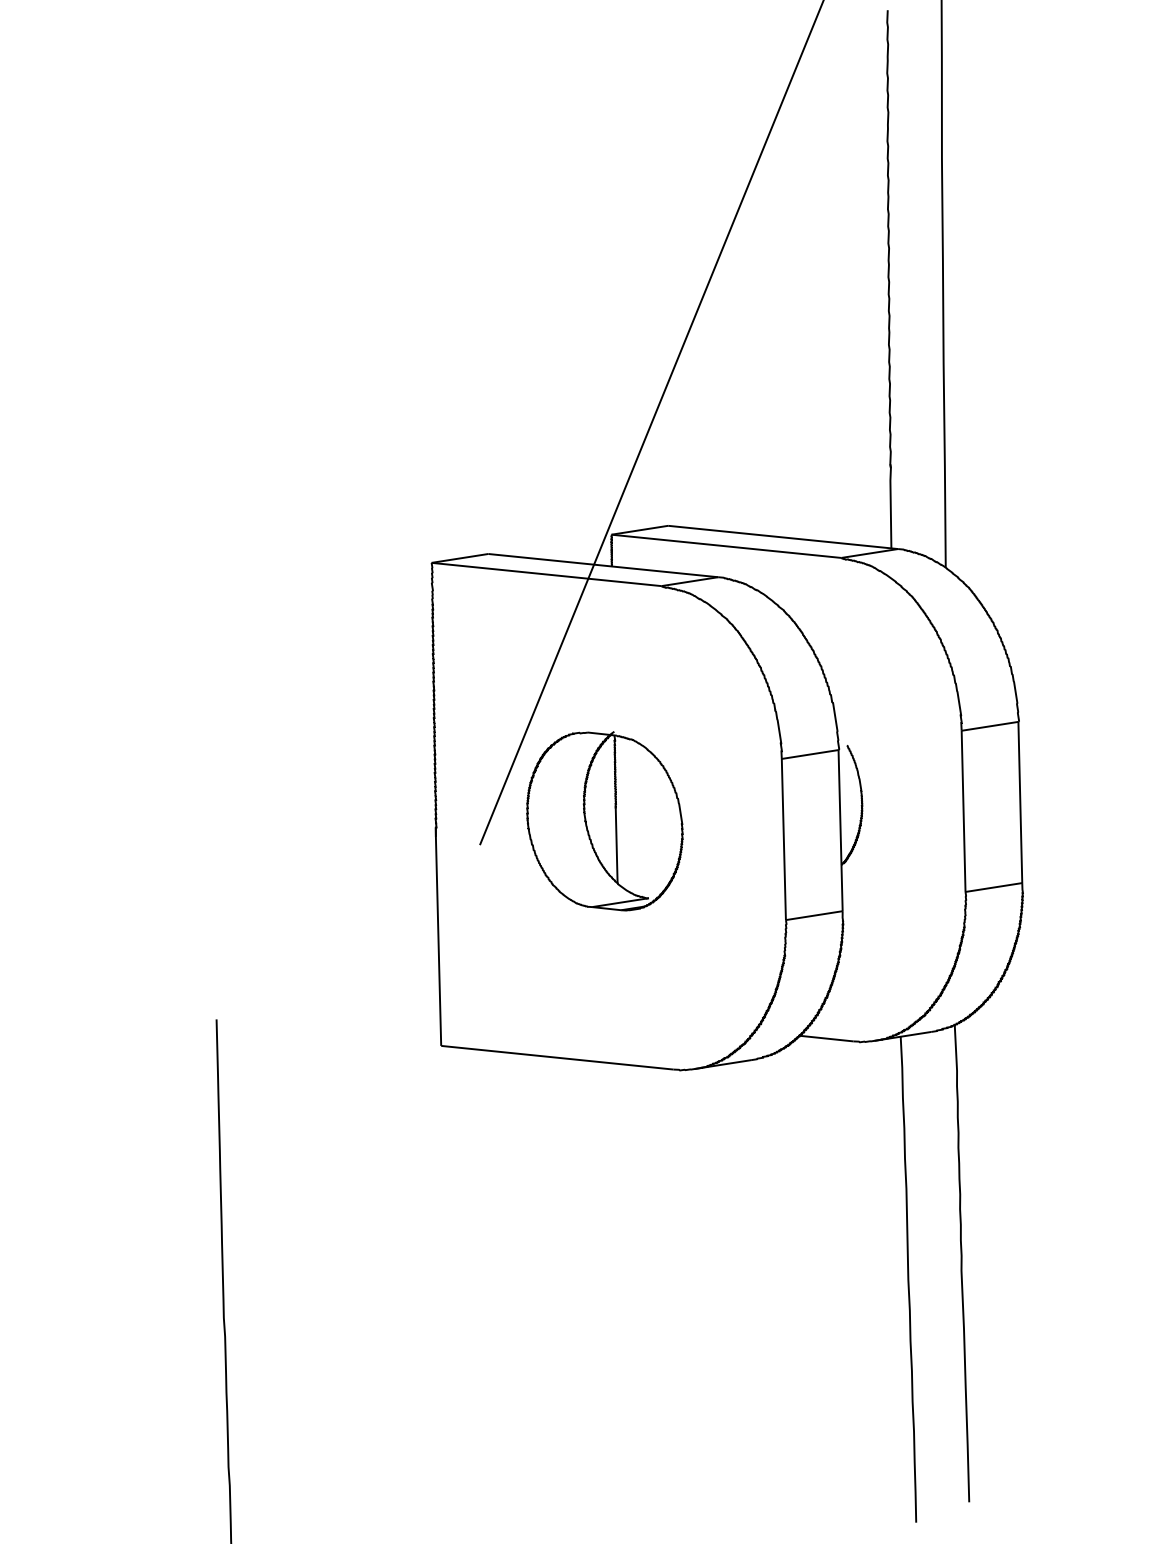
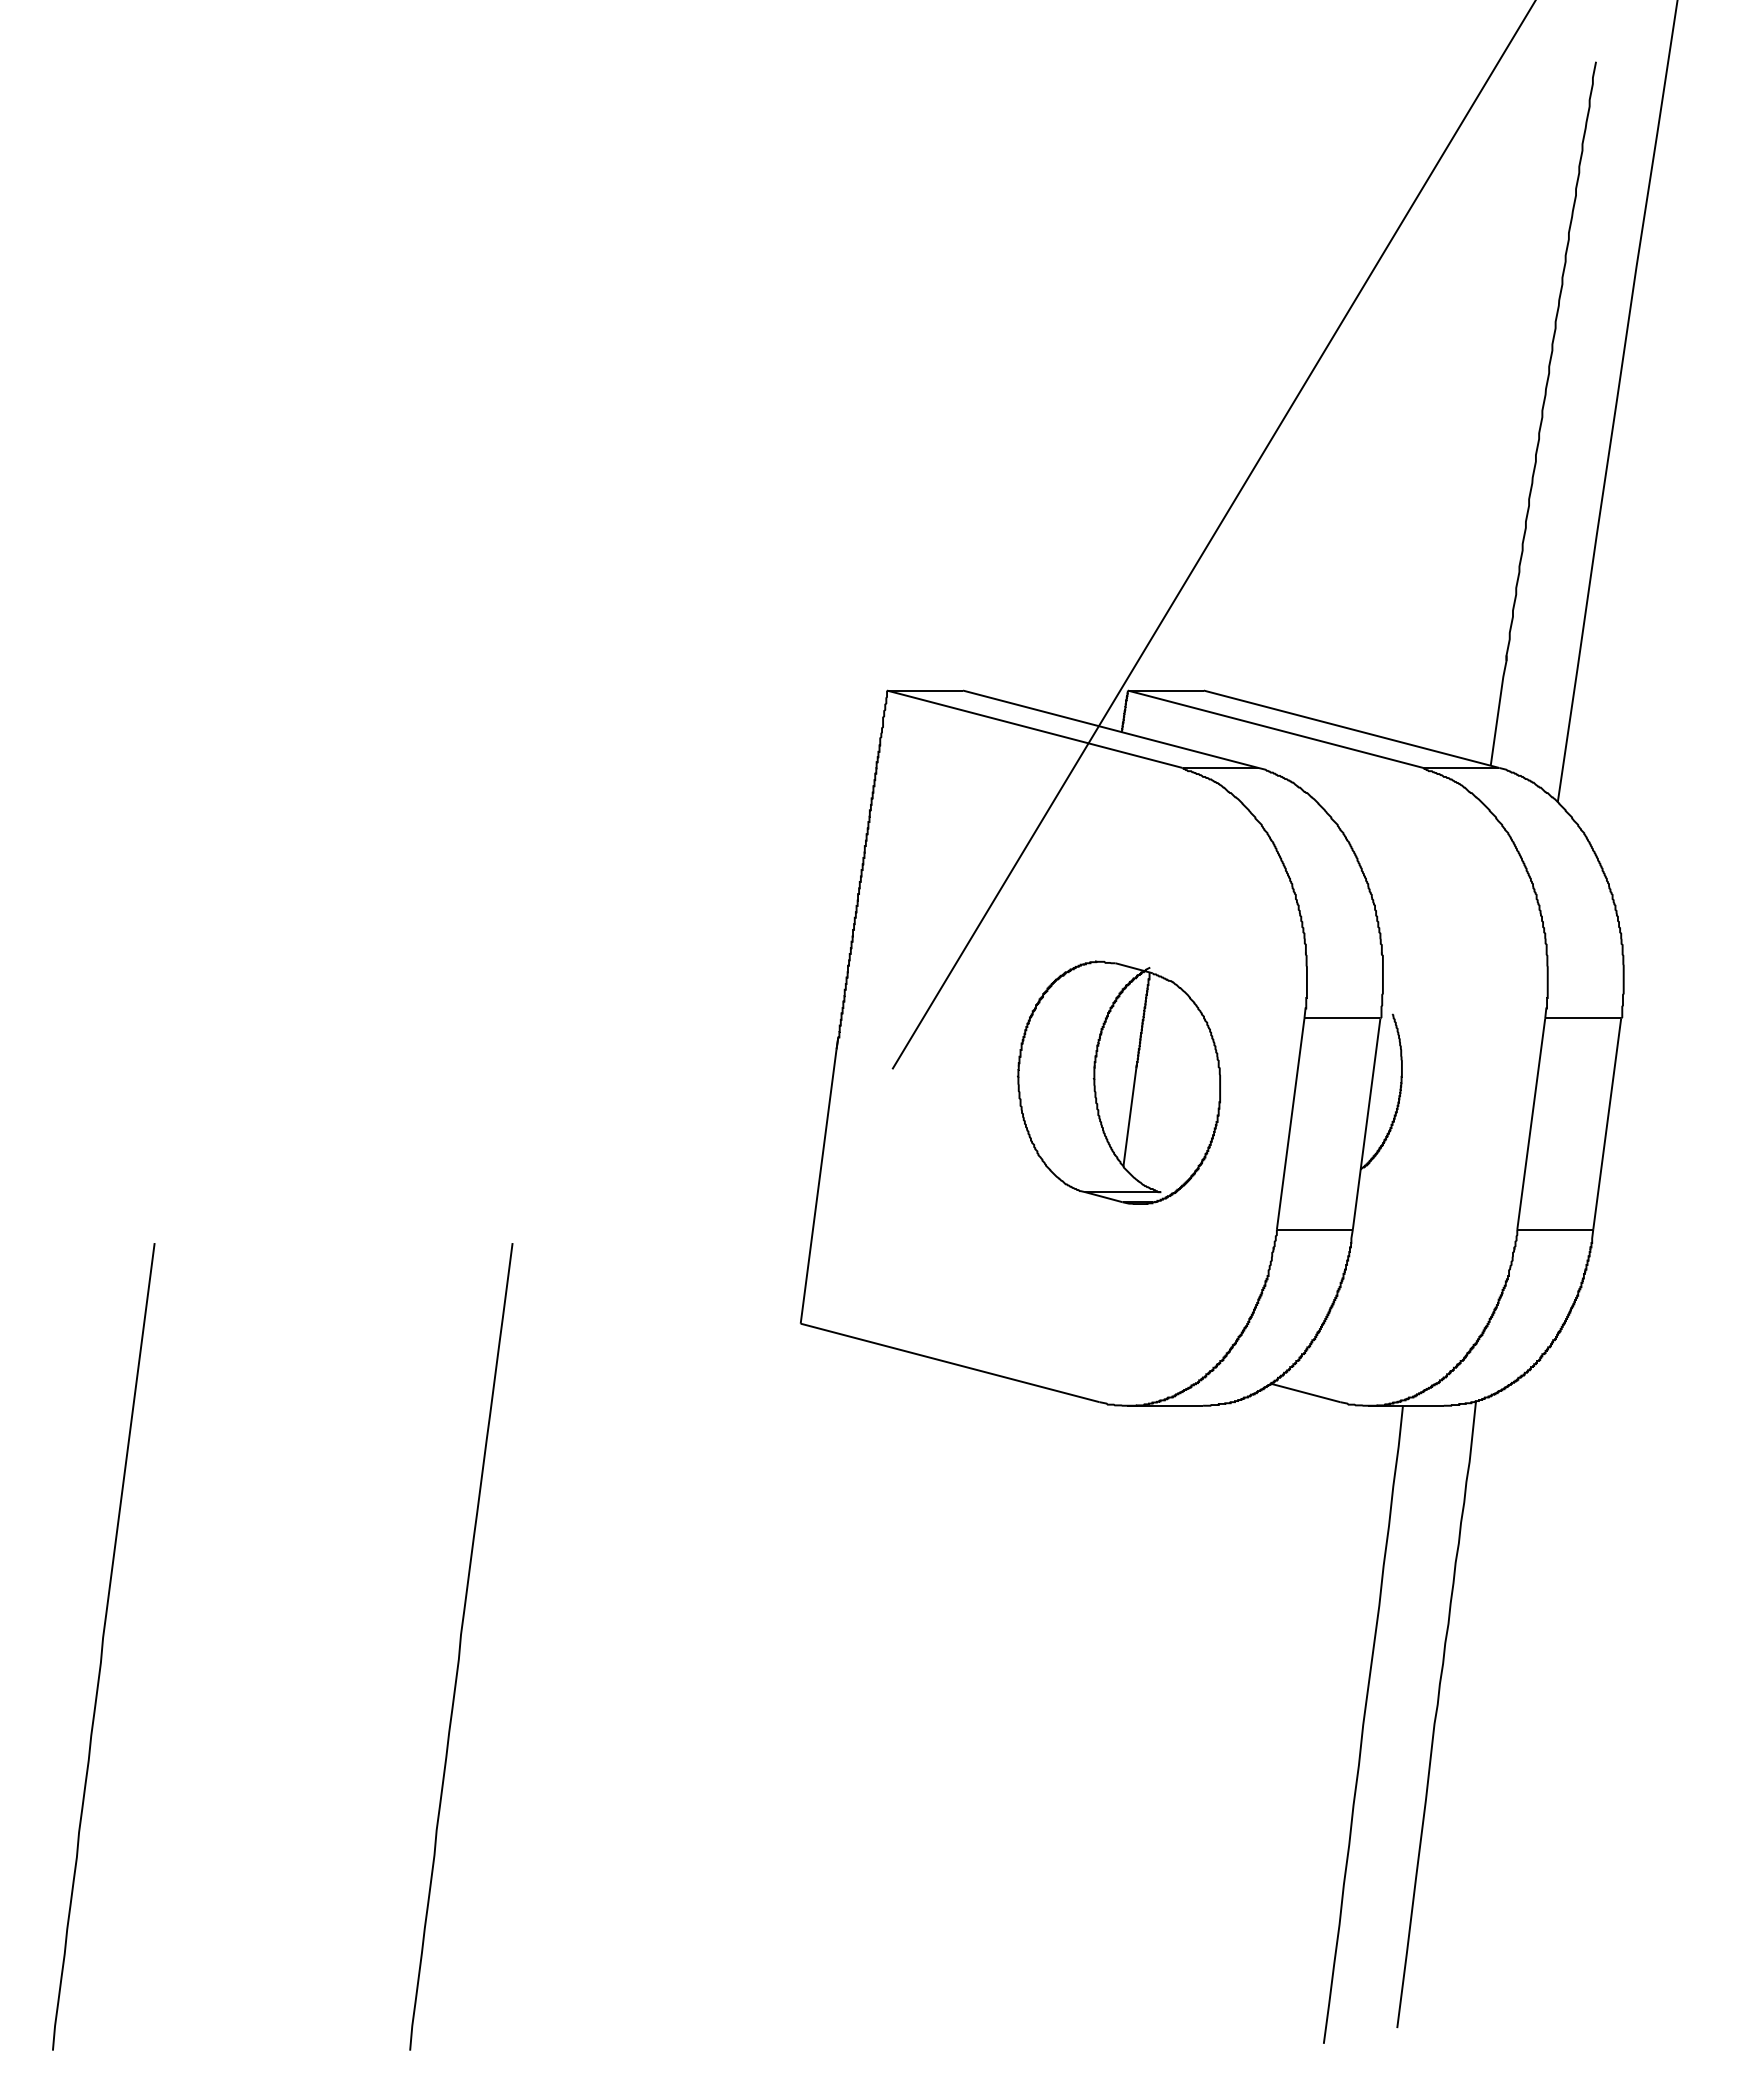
part: (604, 821) -> (1118, 1082), moved

